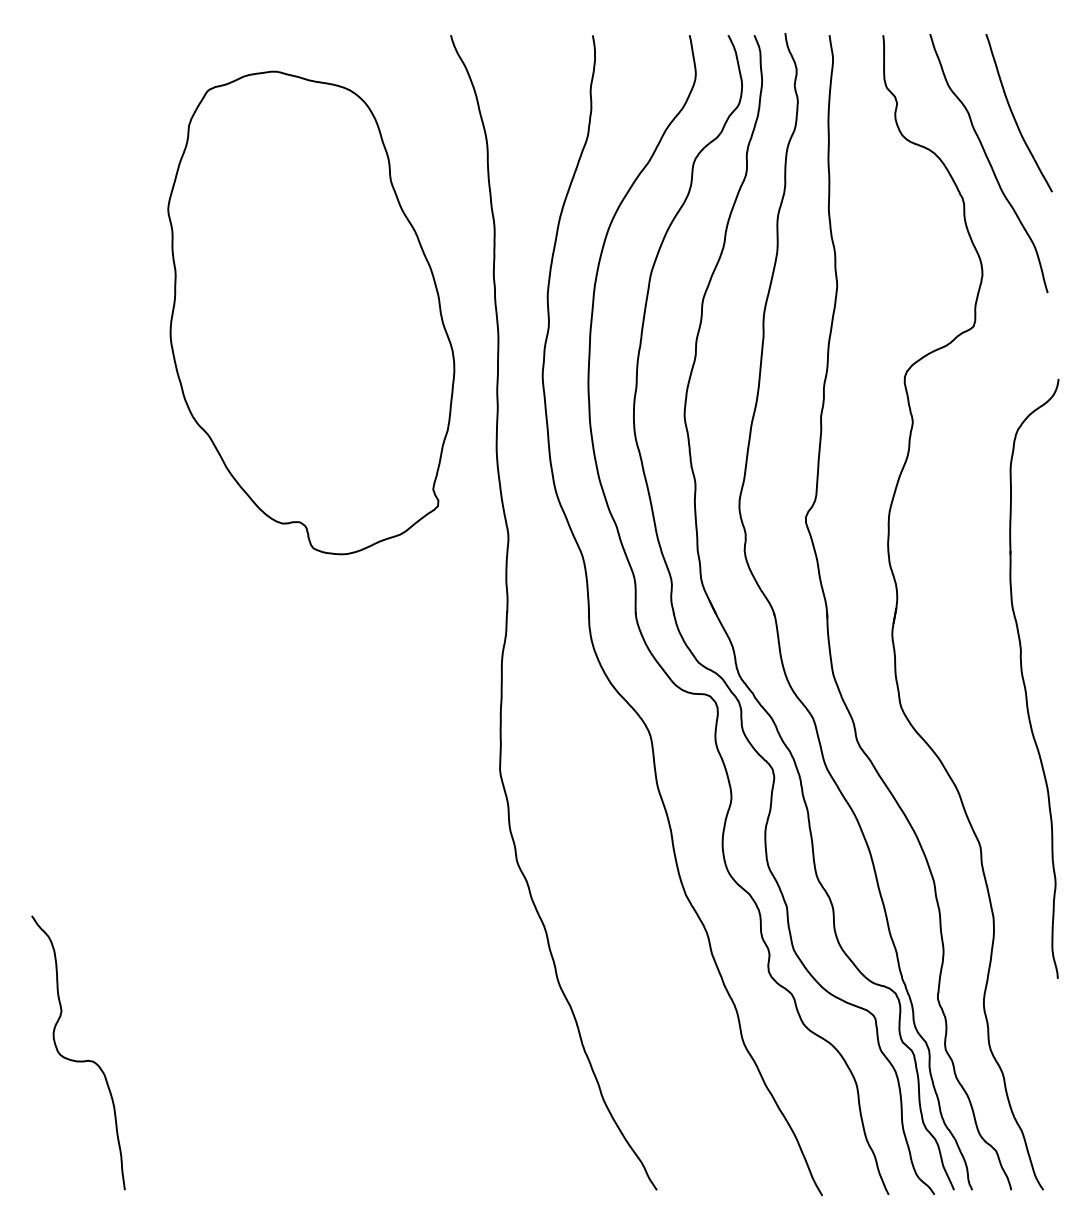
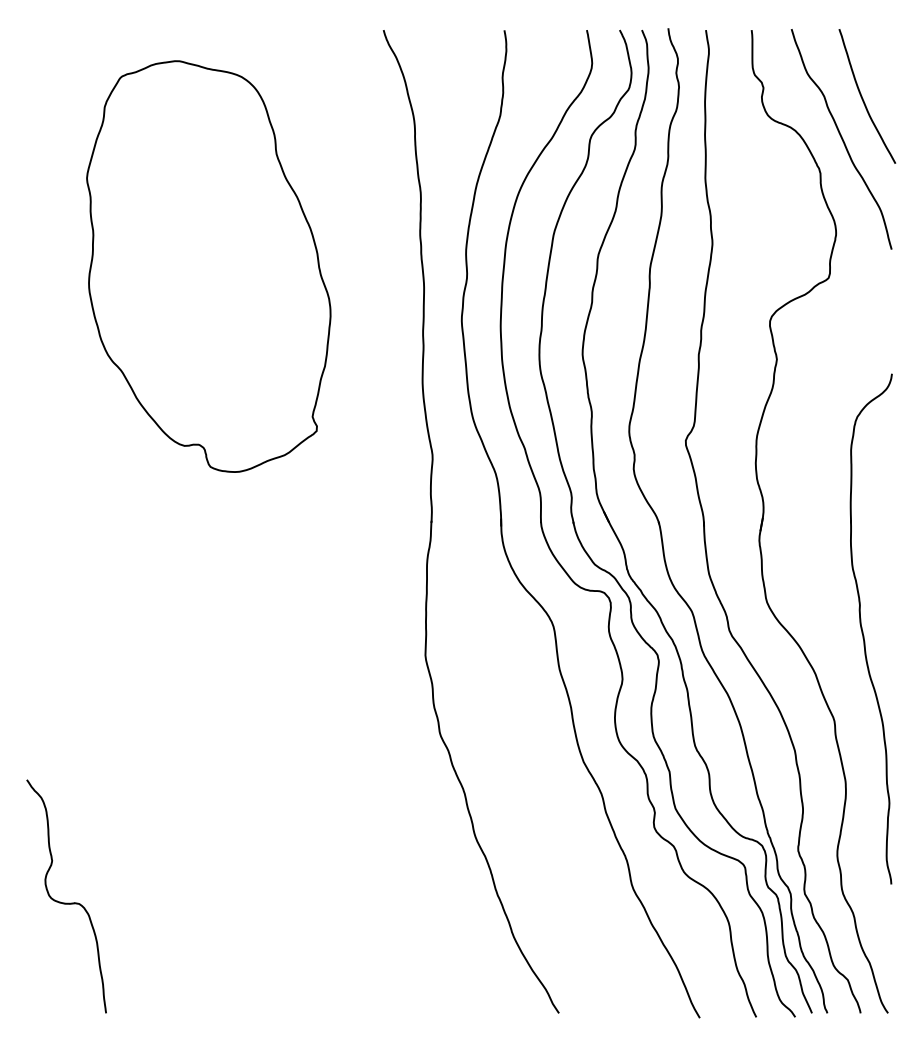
part: (310, 312) -> (208, 266), moved
part: (1025, 681) -> (863, 631), moved

